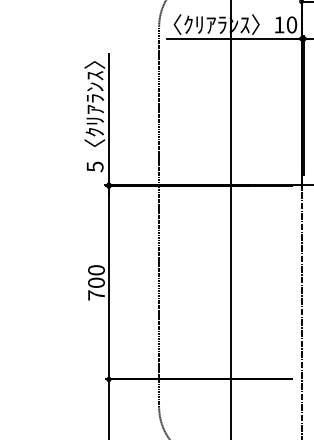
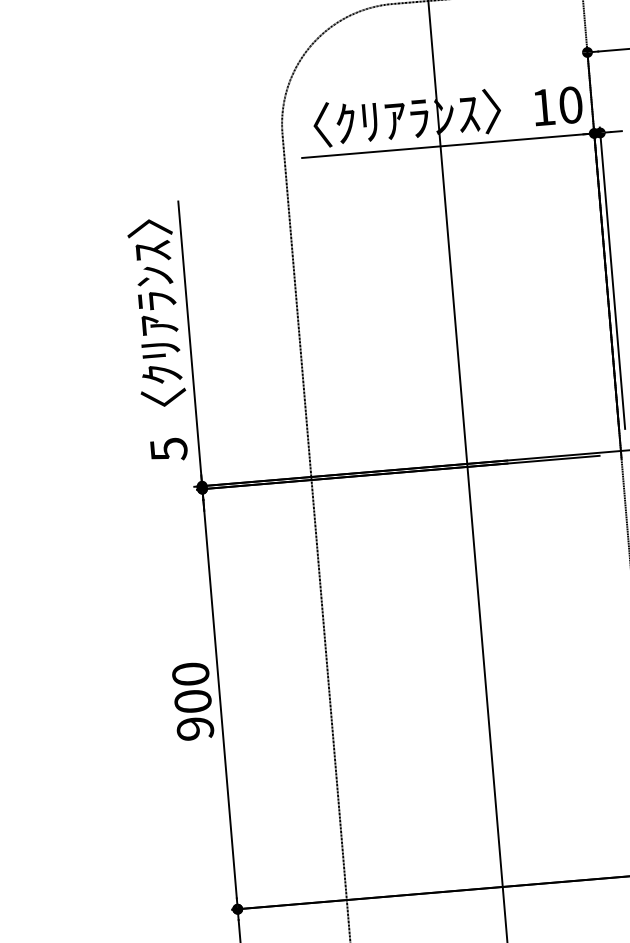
text: (96, 295) -> (195, 729), 700 -> 900

